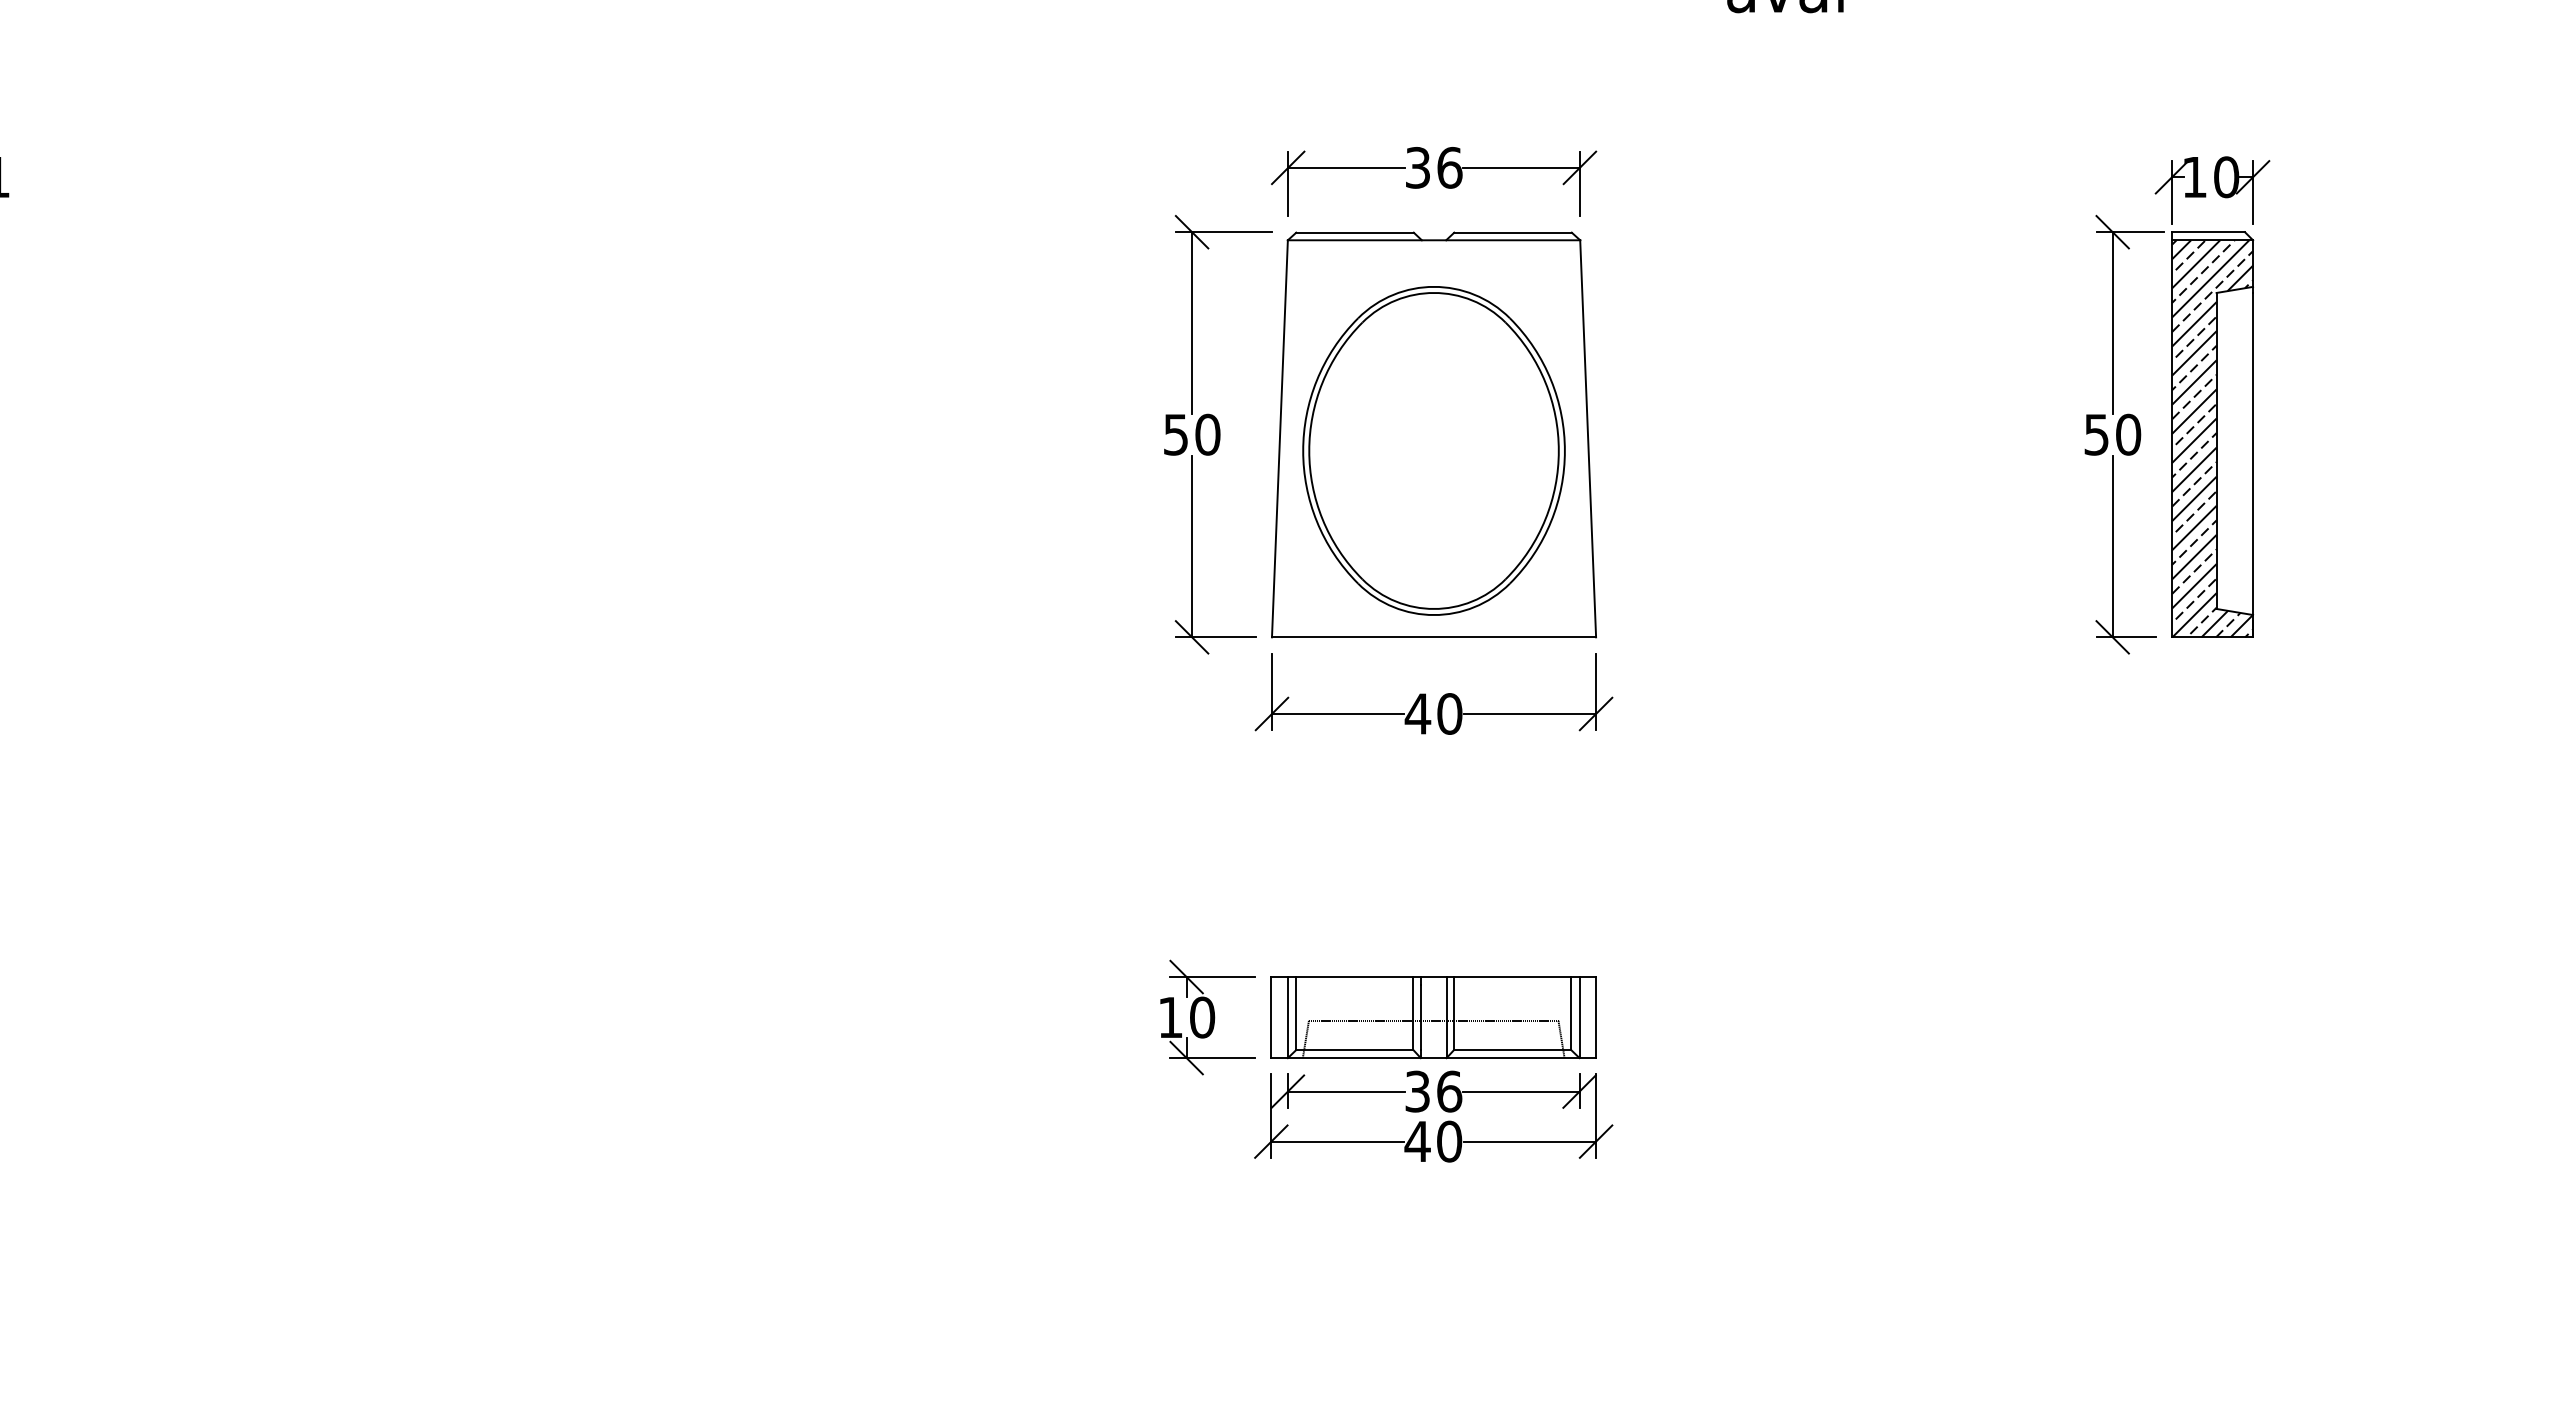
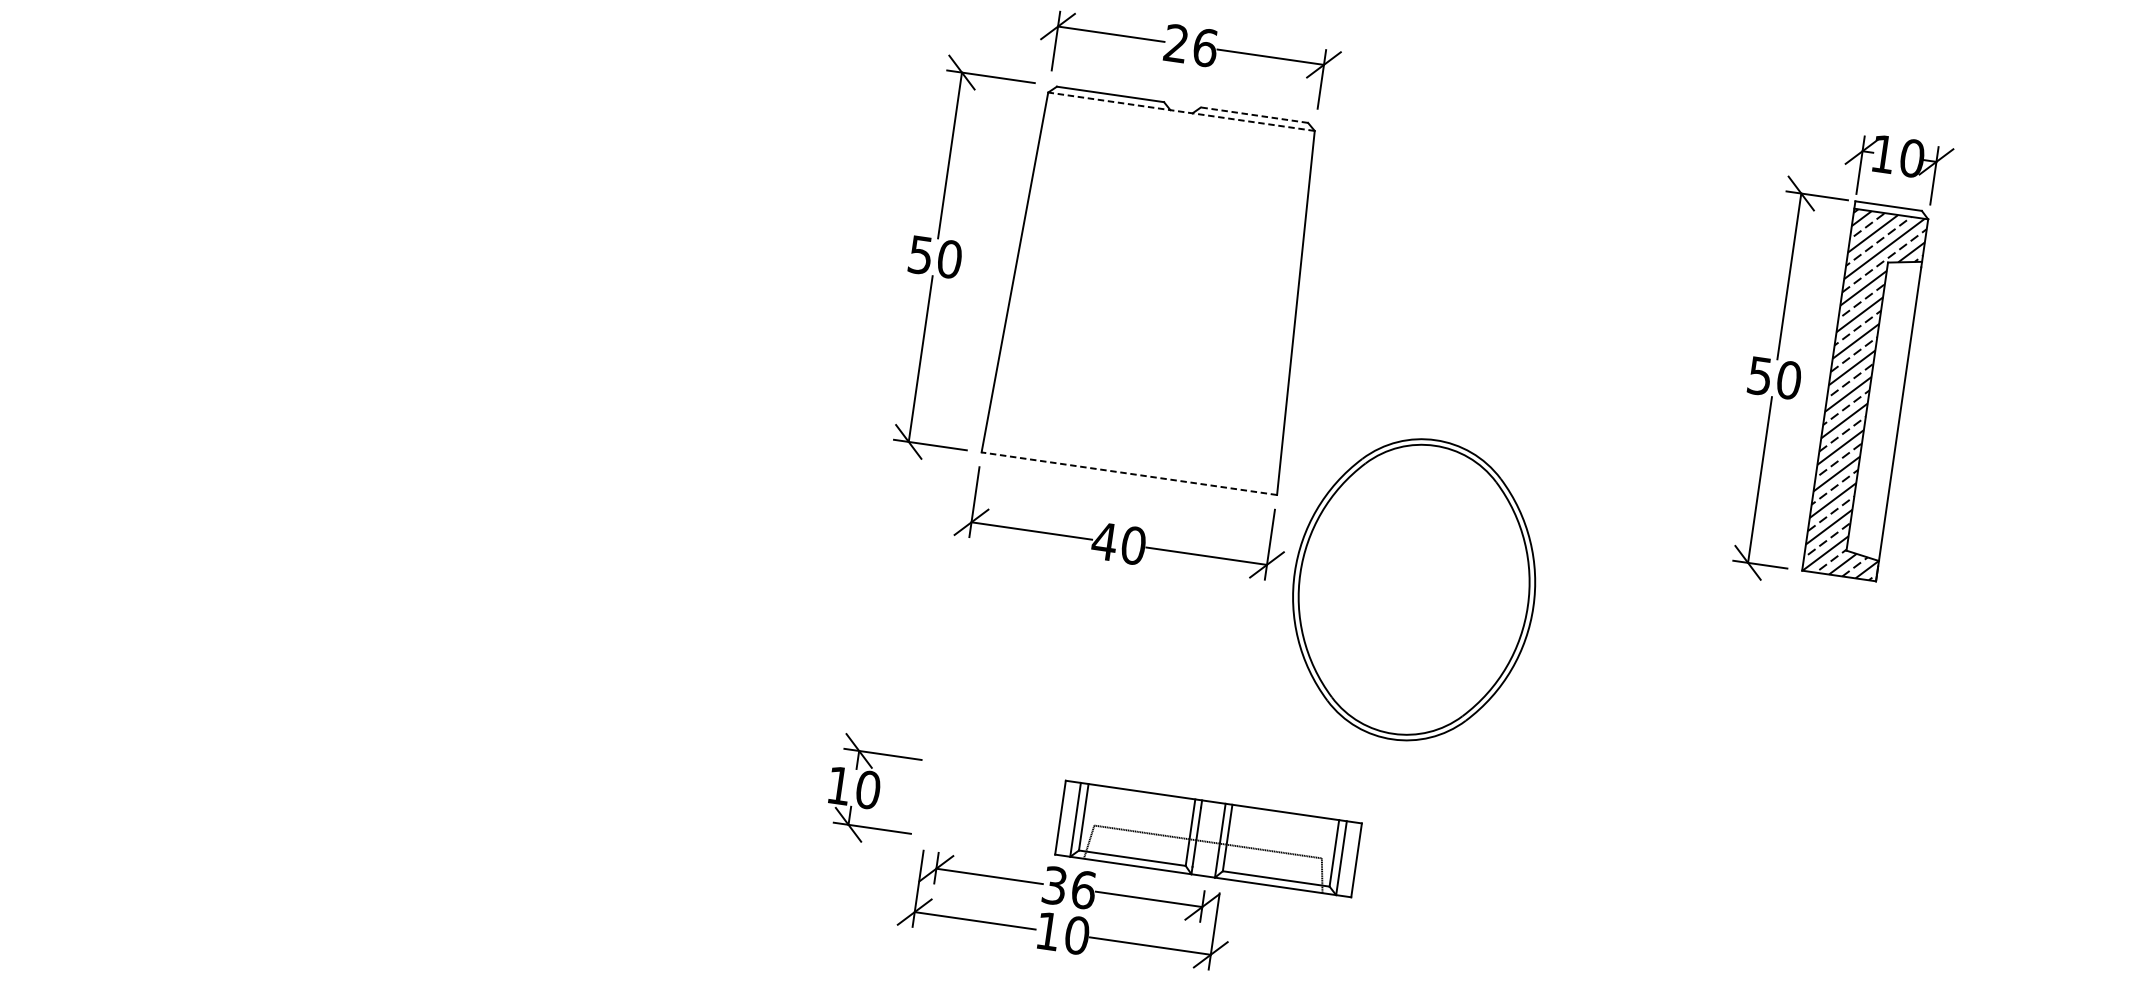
text: (1417, 167) -> (1175, 43), 36 -> 26
line: (1513, 232) -> (1254, 115), solid -> dashed
line: (1433, 240) -> (1180, 111), solid -> dashed
part: (1433, 450) -> (1413, 589), moved
line: (1433, 637) -> (1128, 473), solid -> dashed
part: (1433, 1017) -> (1208, 838), moved
text: (1417, 1141) -> (1048, 931), 40 -> 10

